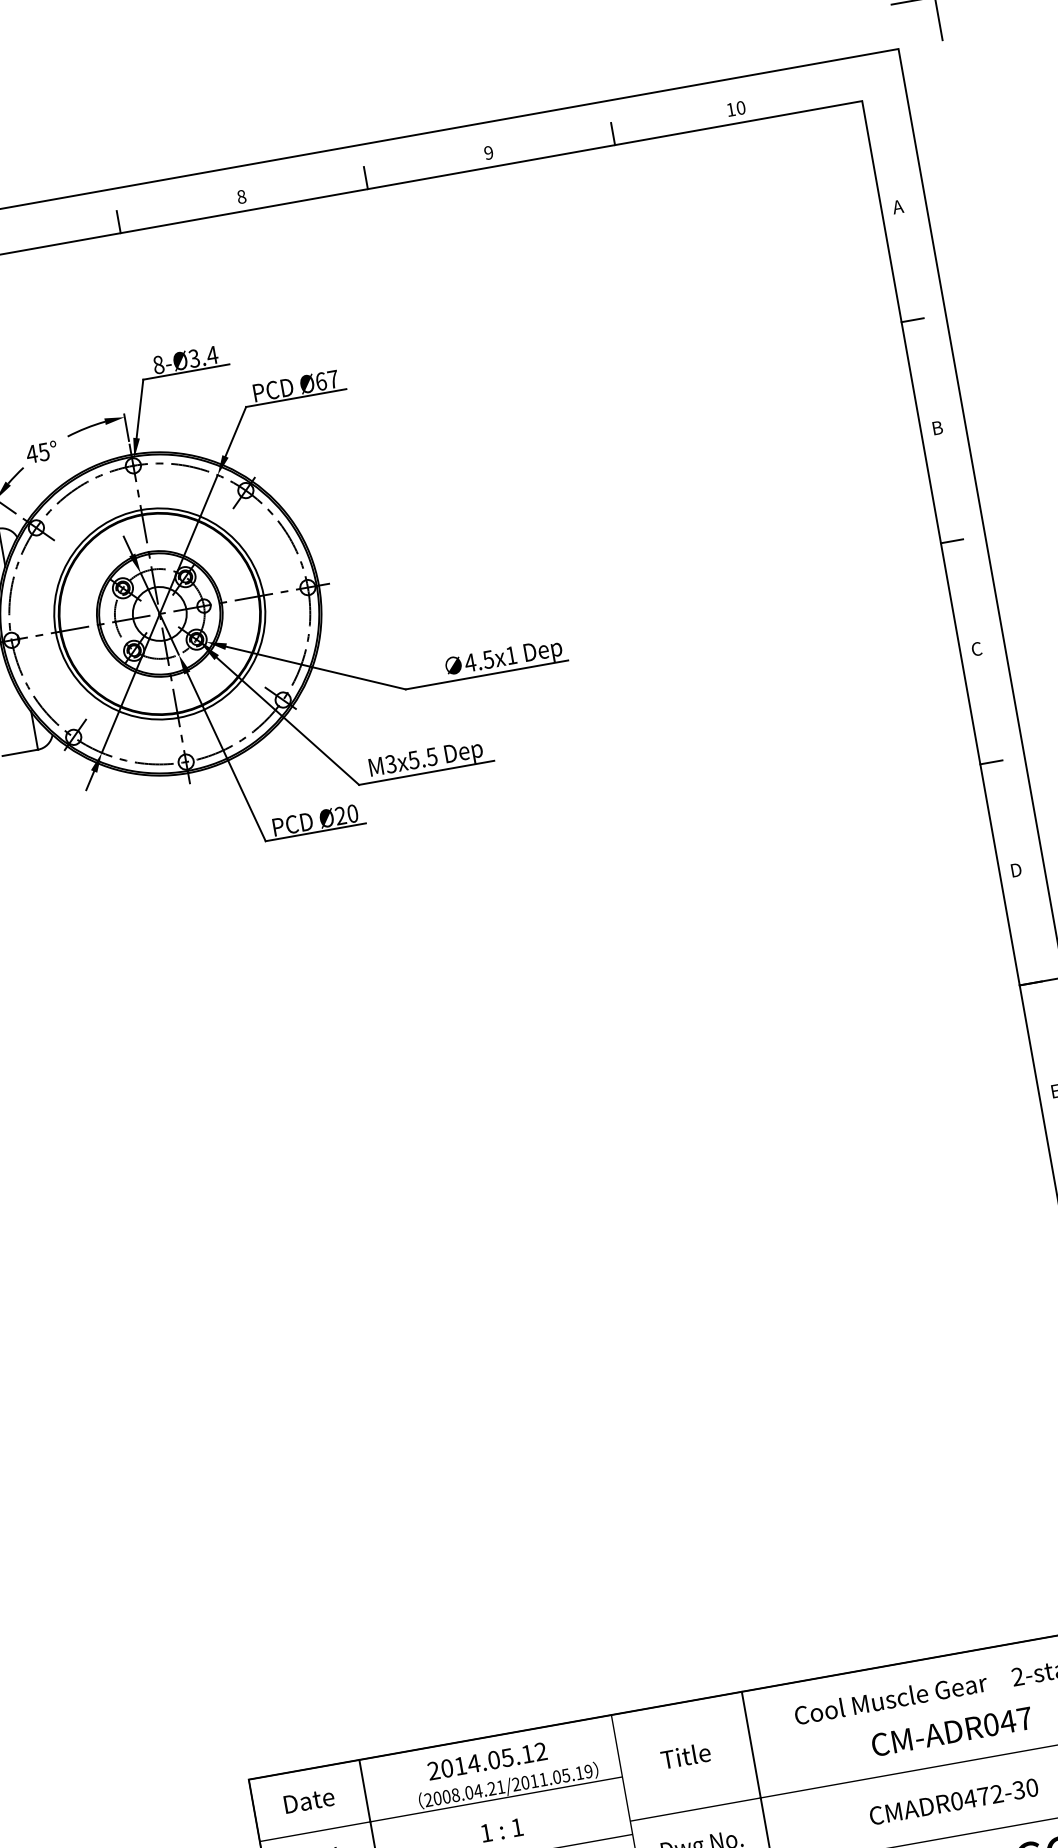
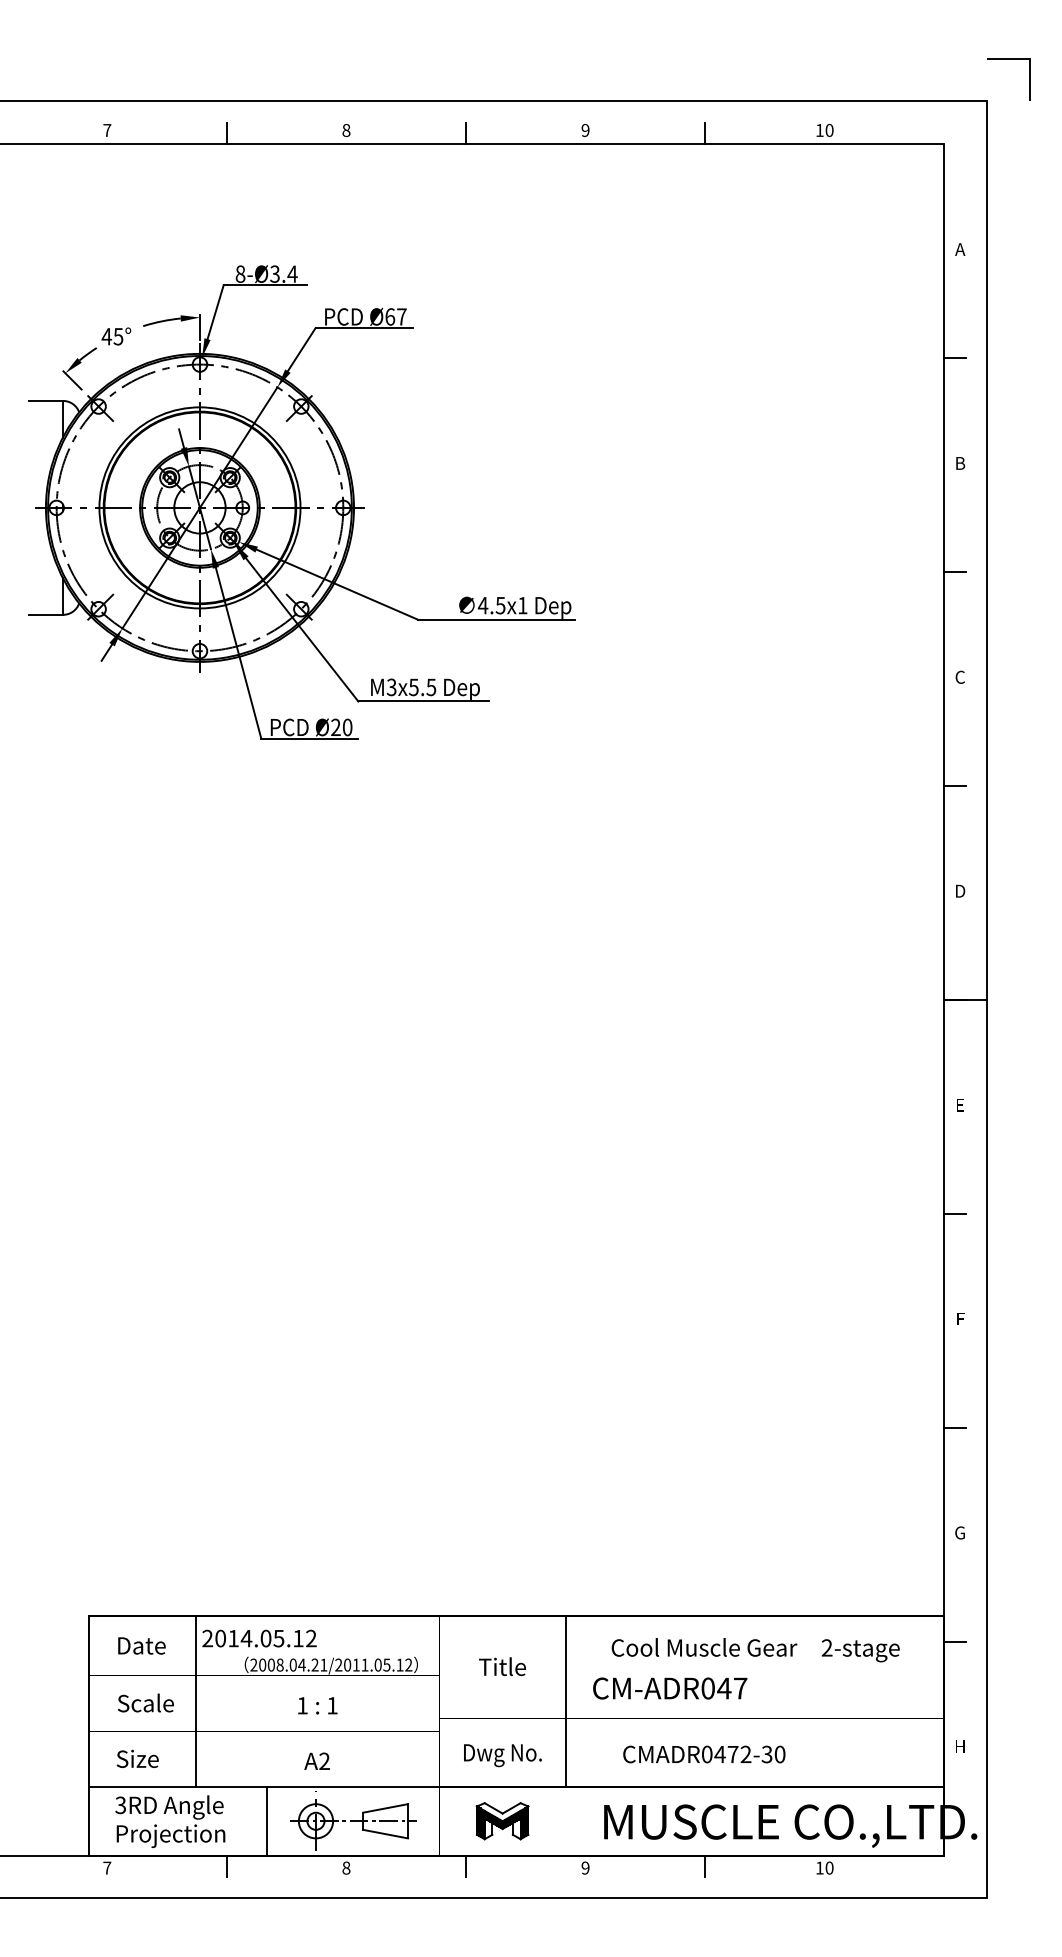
text: (952, 1731) -> (670, 1688), moved
text: (487, 1761) -> (259, 1638), moved
text: (588, 1771) -> (408, 1665), 2008.04.21/2011.05.19 -> 2008.04.21/2011.05.12
text: (954, 1801) -> (704, 1754), moved

